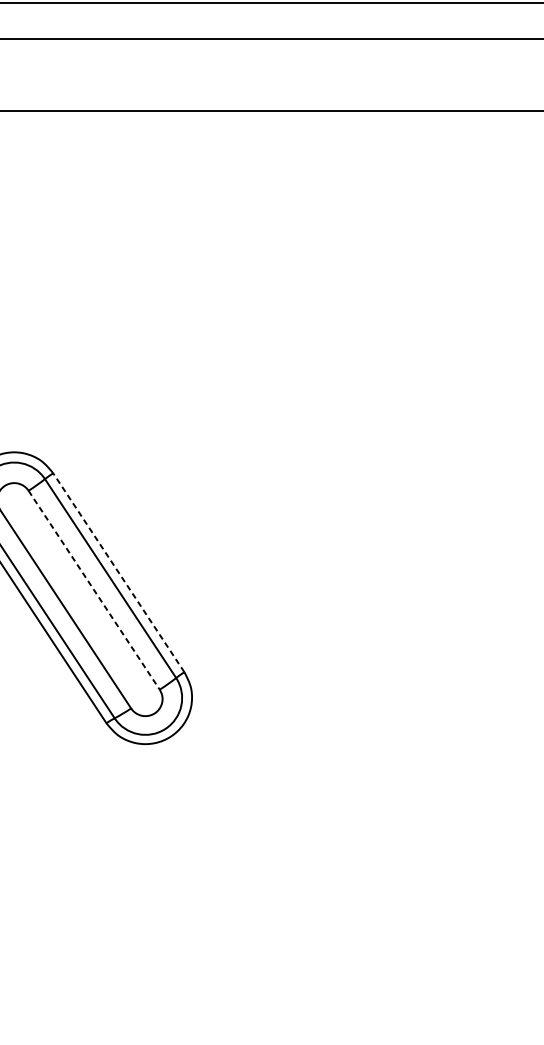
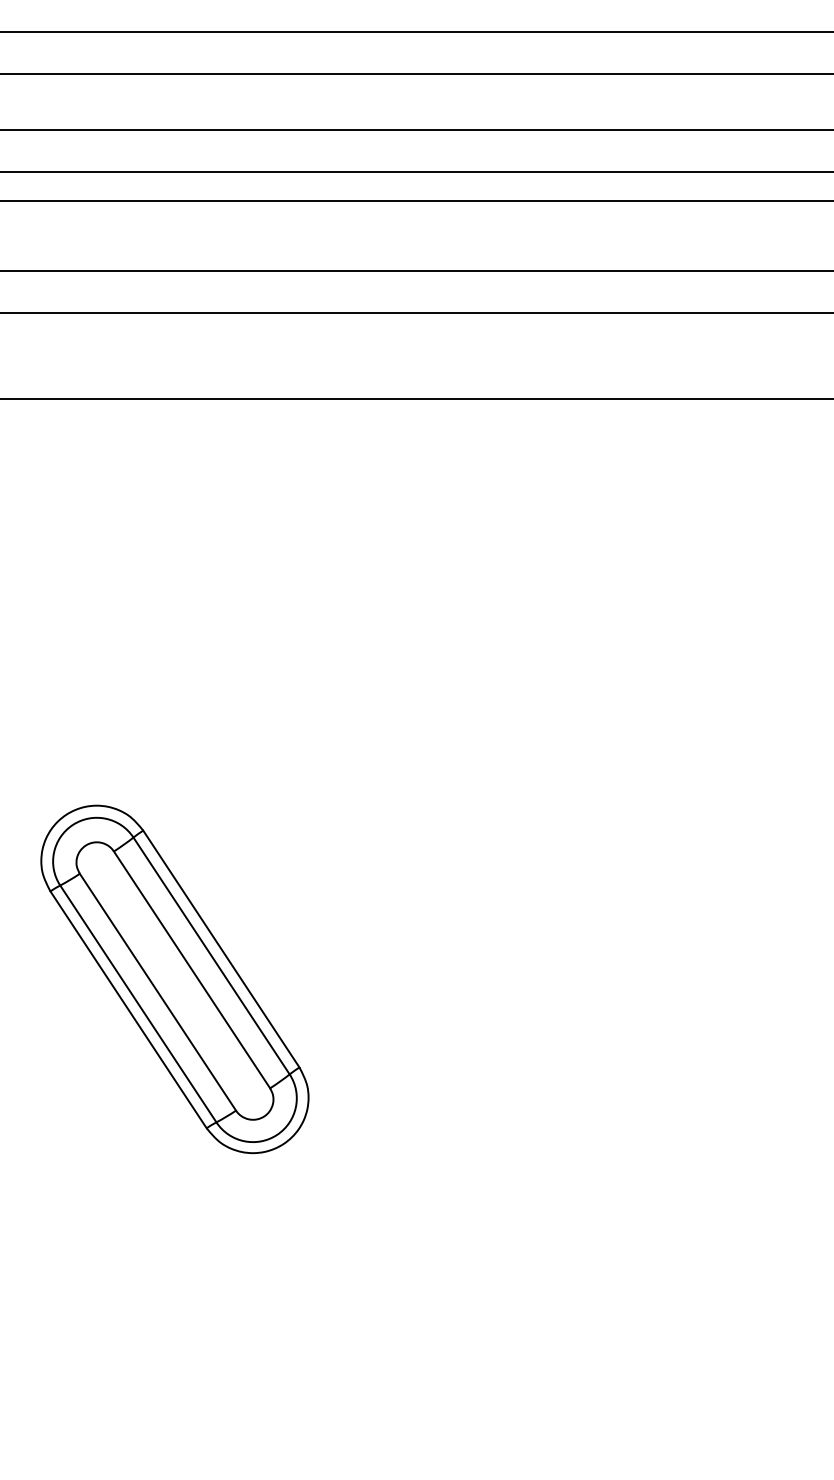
line: (118, 573) -> (221, 949), dashed -> solid
line: (94, 589) -> (192, 969), dashed -> solid

